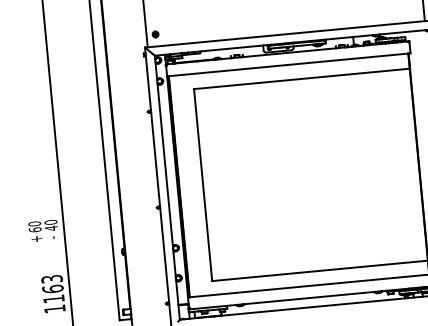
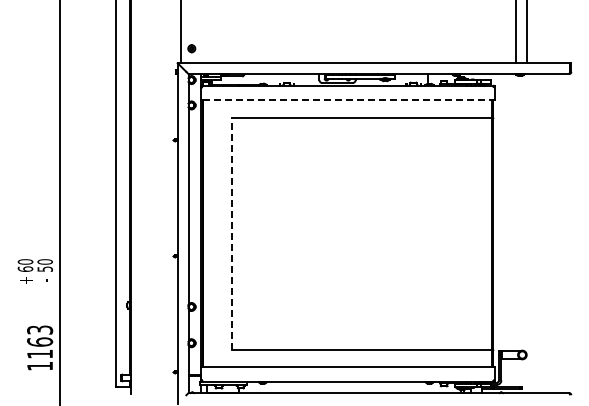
line: (289, 65) -> (348, 100), solid -> dashed
line: (202, 185) -> (231, 234), solid -> dashed
text: (50, 228) -> (44, 269), 40 -> 50

